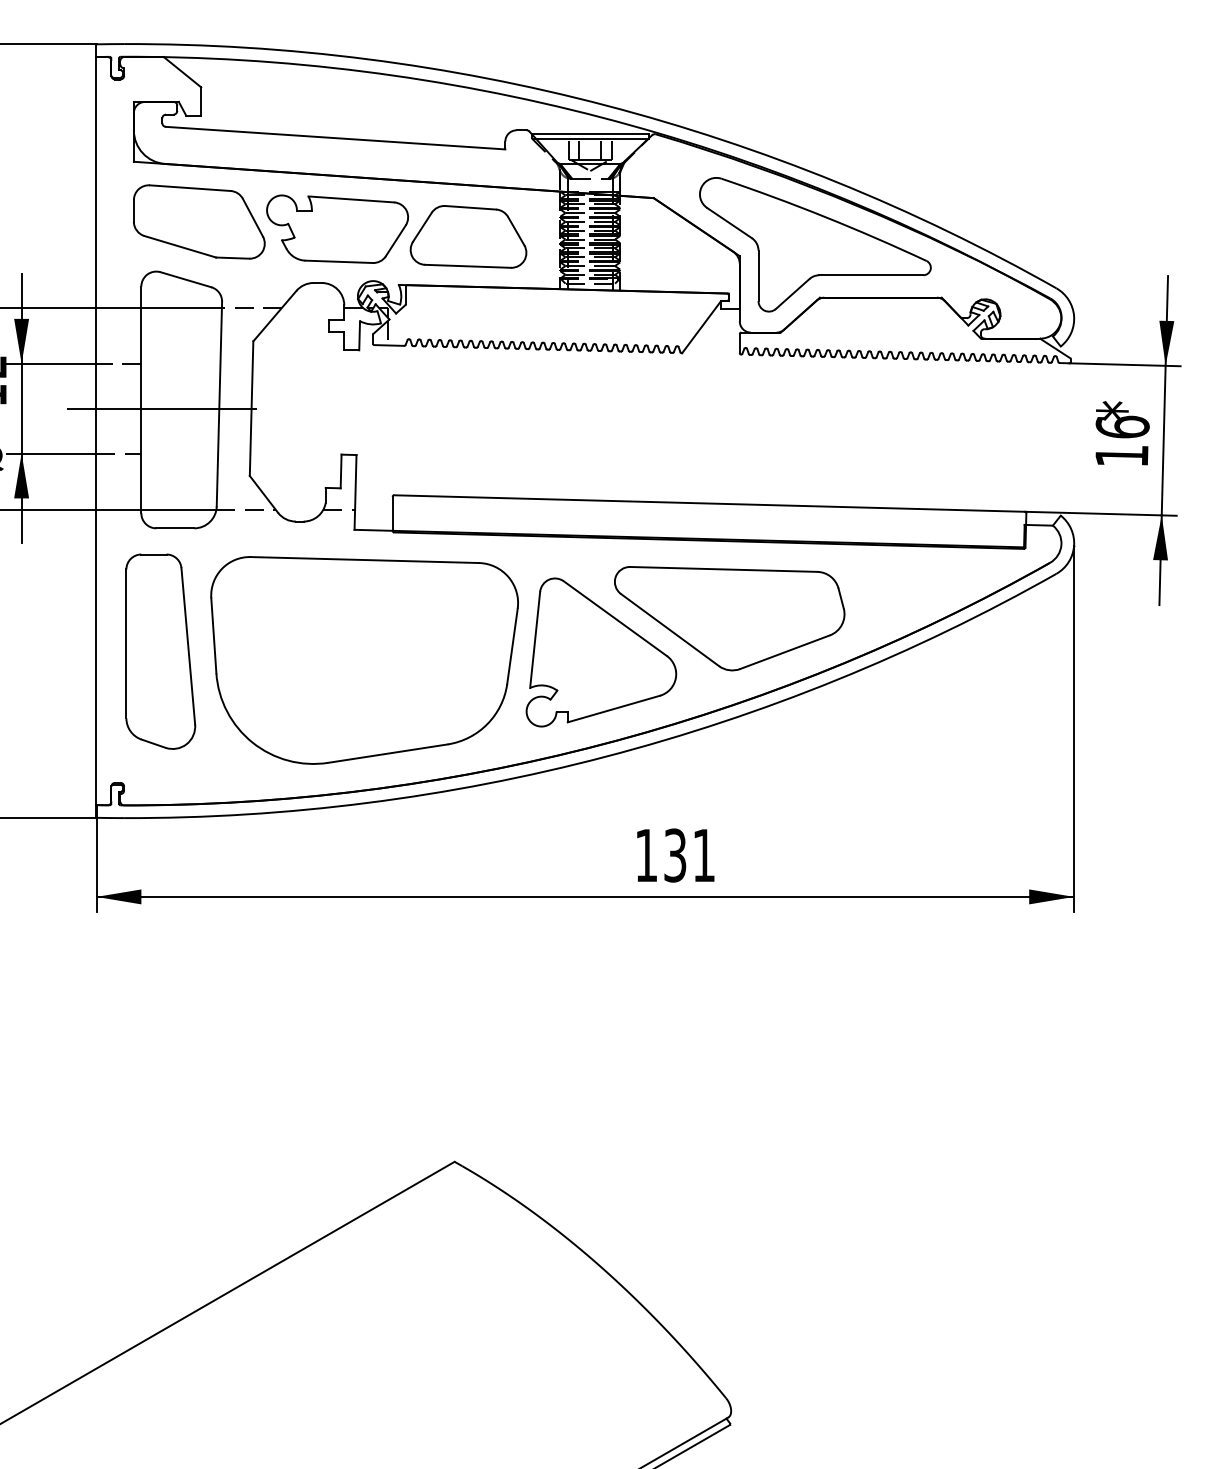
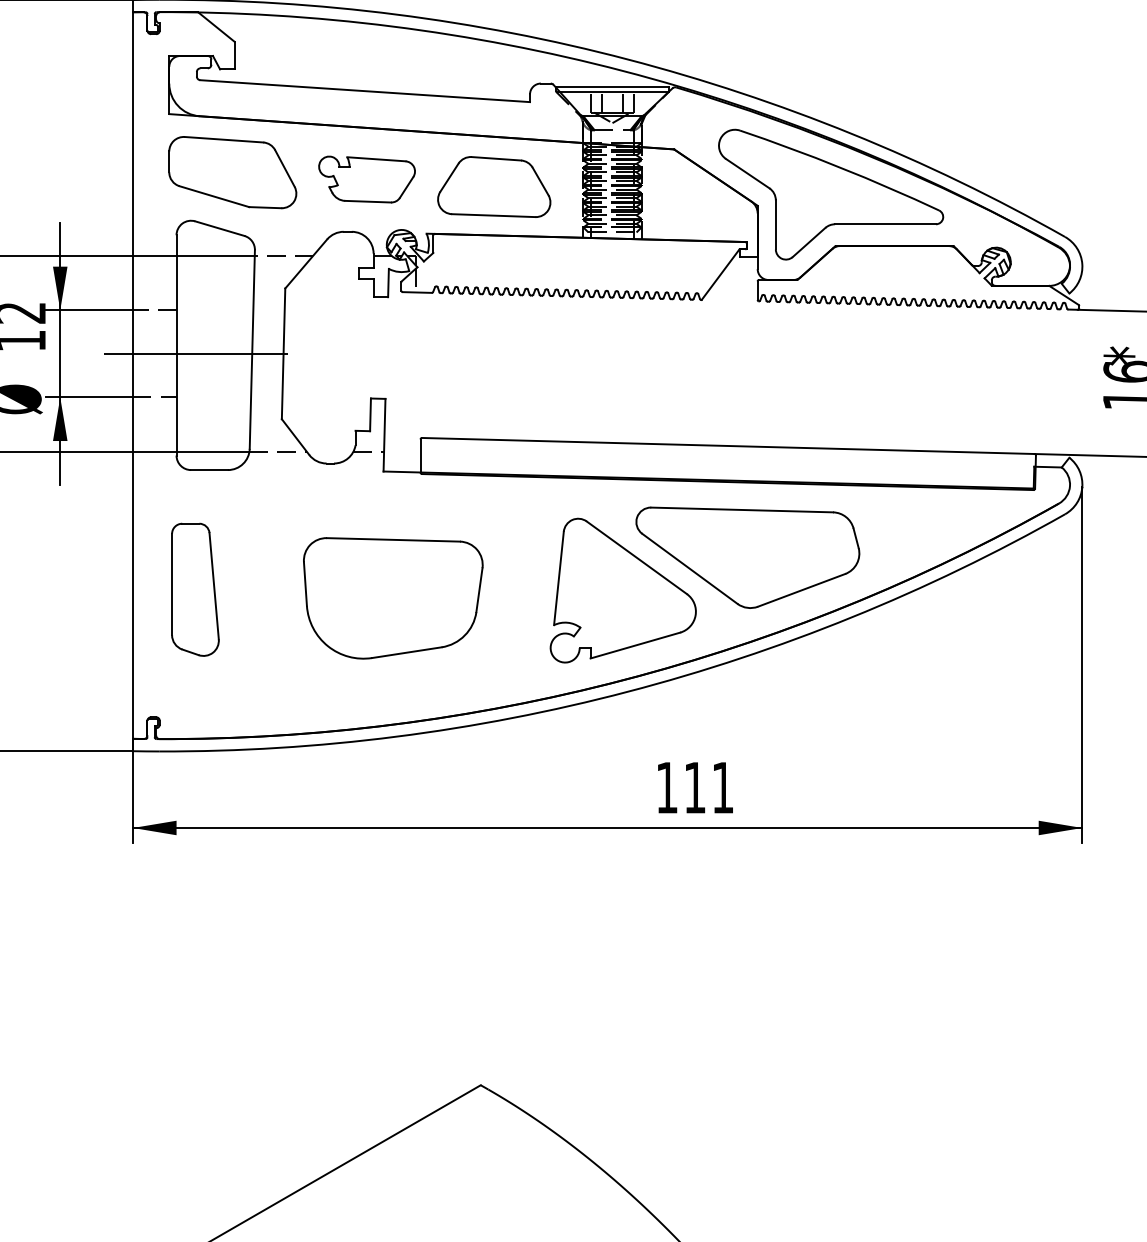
part: (337, 228) -> (367, 178), size x0.7
part: (160, 651) -> (195, 589), size x0.7
part: (364, 660) -> (393, 598), size x0.6
text: (675, 855) -> (695, 787), 131 -> 111

